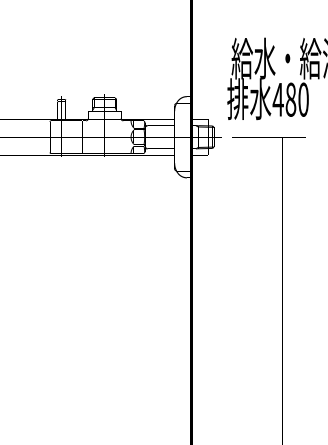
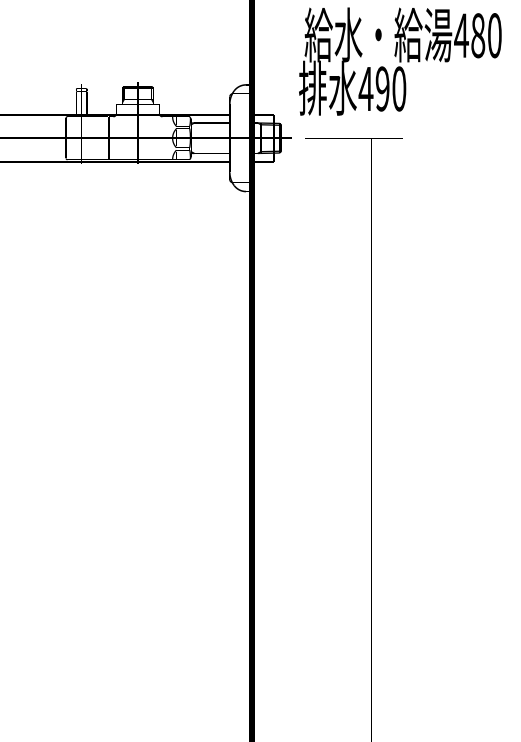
text: (290, 99) -> (382, 88), 480 -> 490

